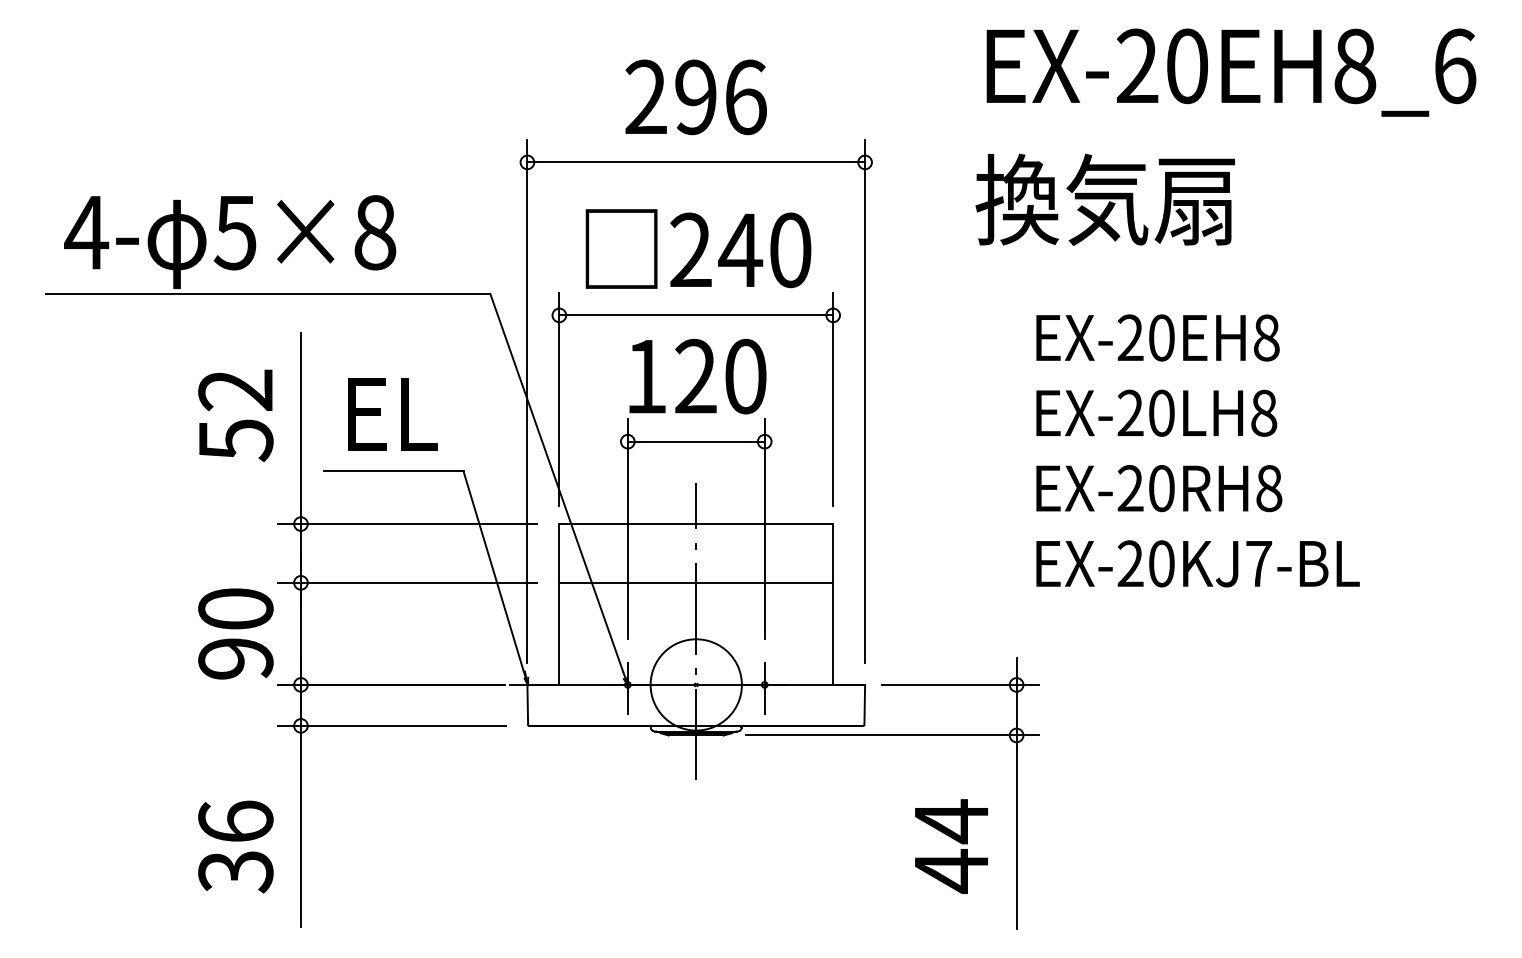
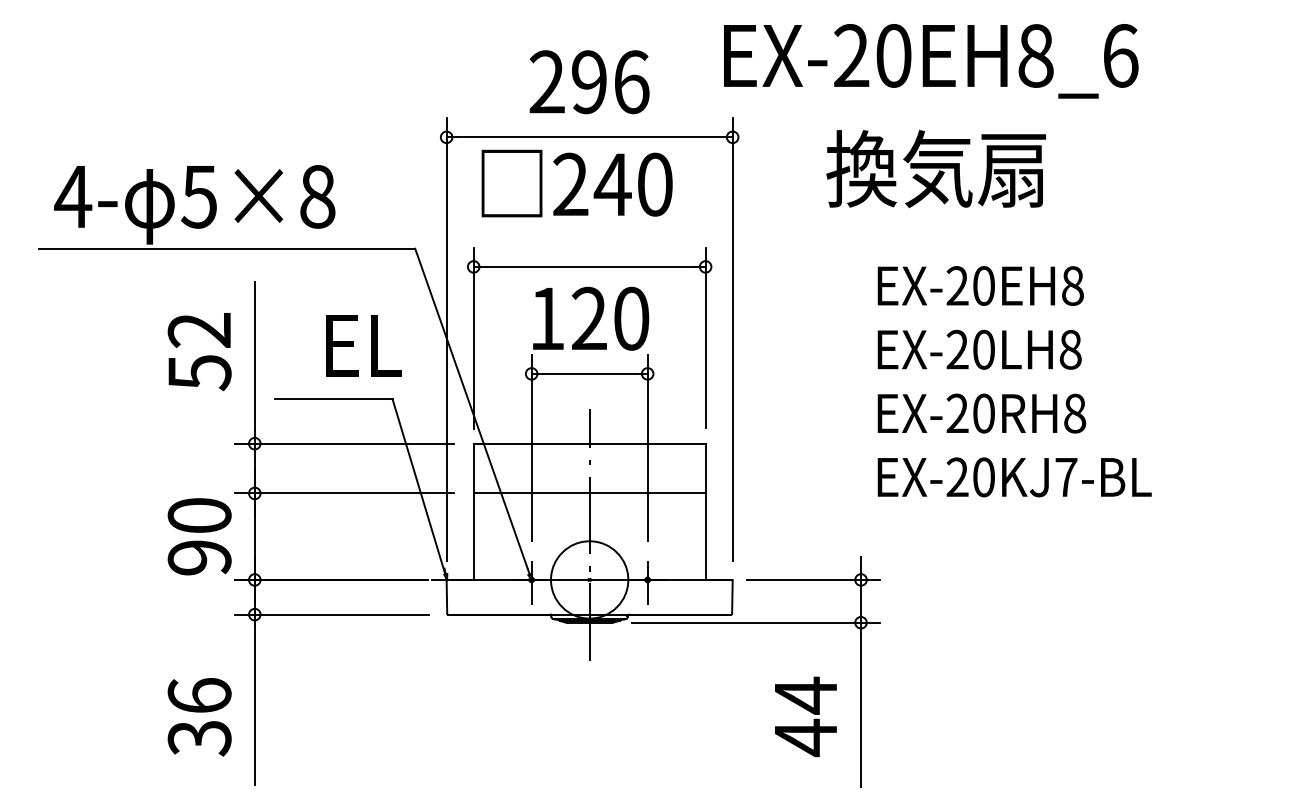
text: (1231, 72) -> (931, 61), moved
text: (698, 248) -> (577, 183), moved
text: (392, 414) -> (363, 345), moved

